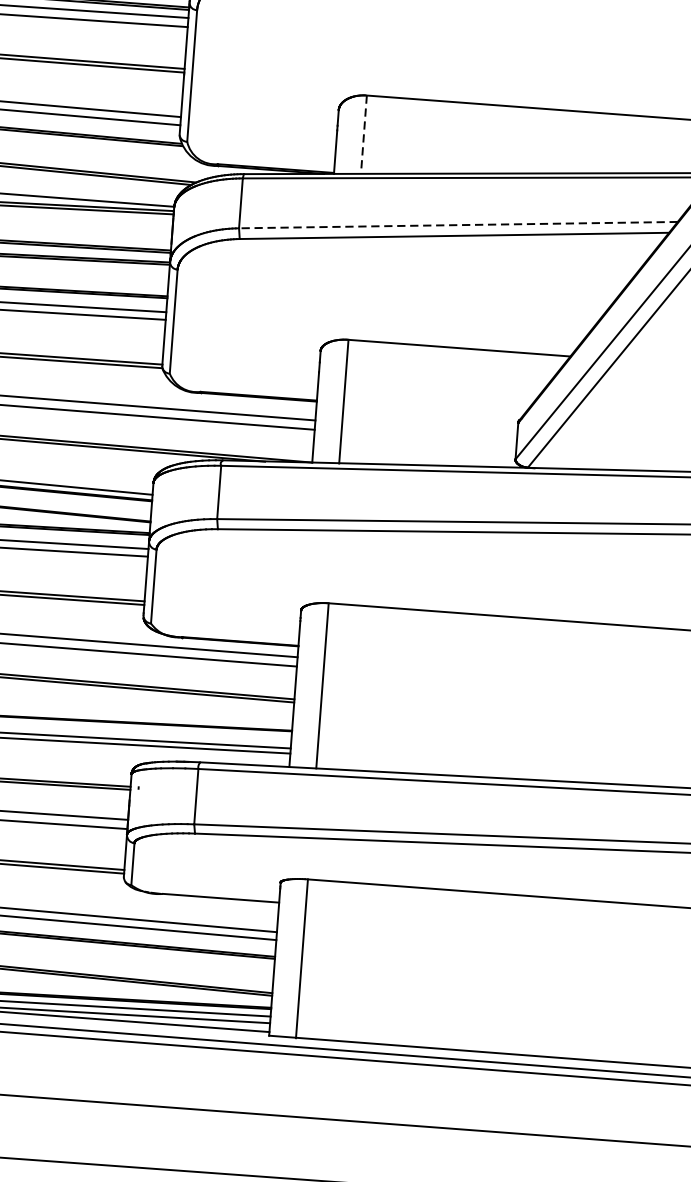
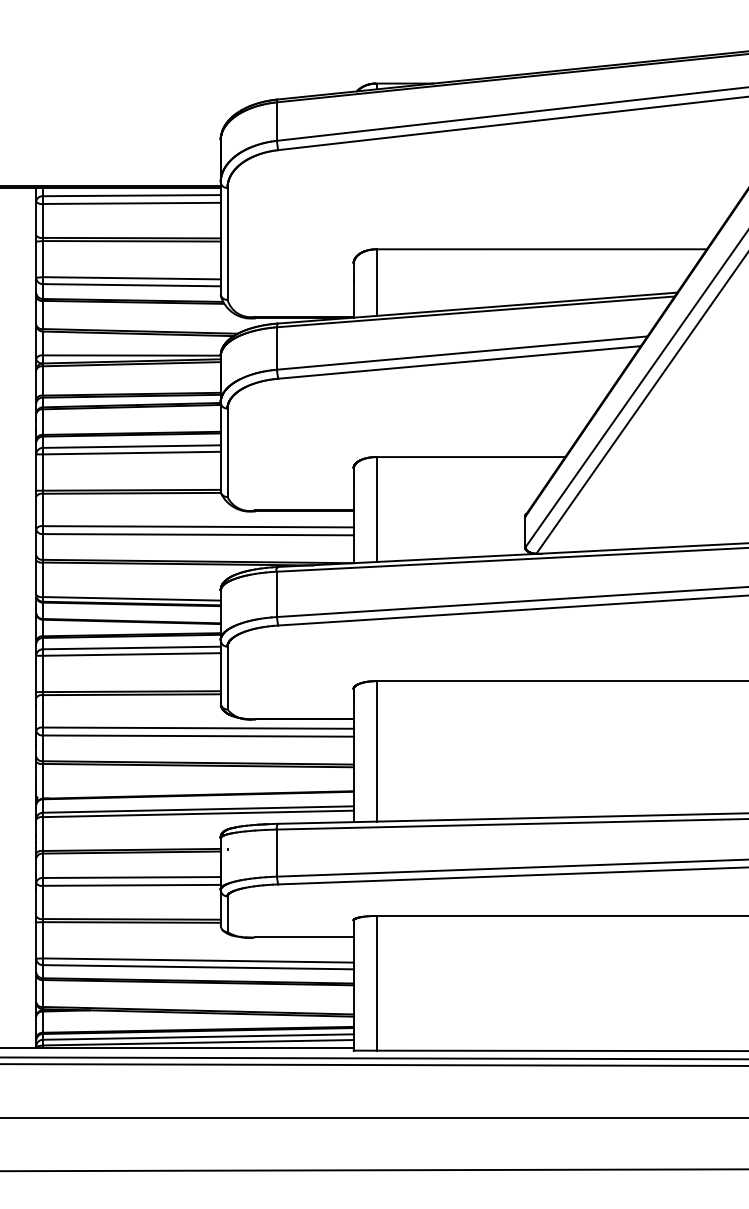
line: (363, 135) -> (376, 283), dashed -> solid
line: (457, 225) -> (461, 353), dashed -> solid

